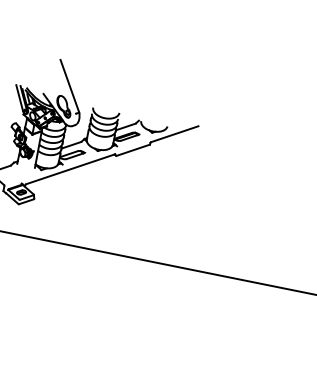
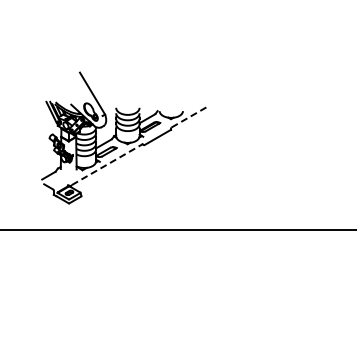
line: (174, 134) -> (190, 116), solid -> dashed
line: (70, 169) -> (107, 164), solid -> dashed

